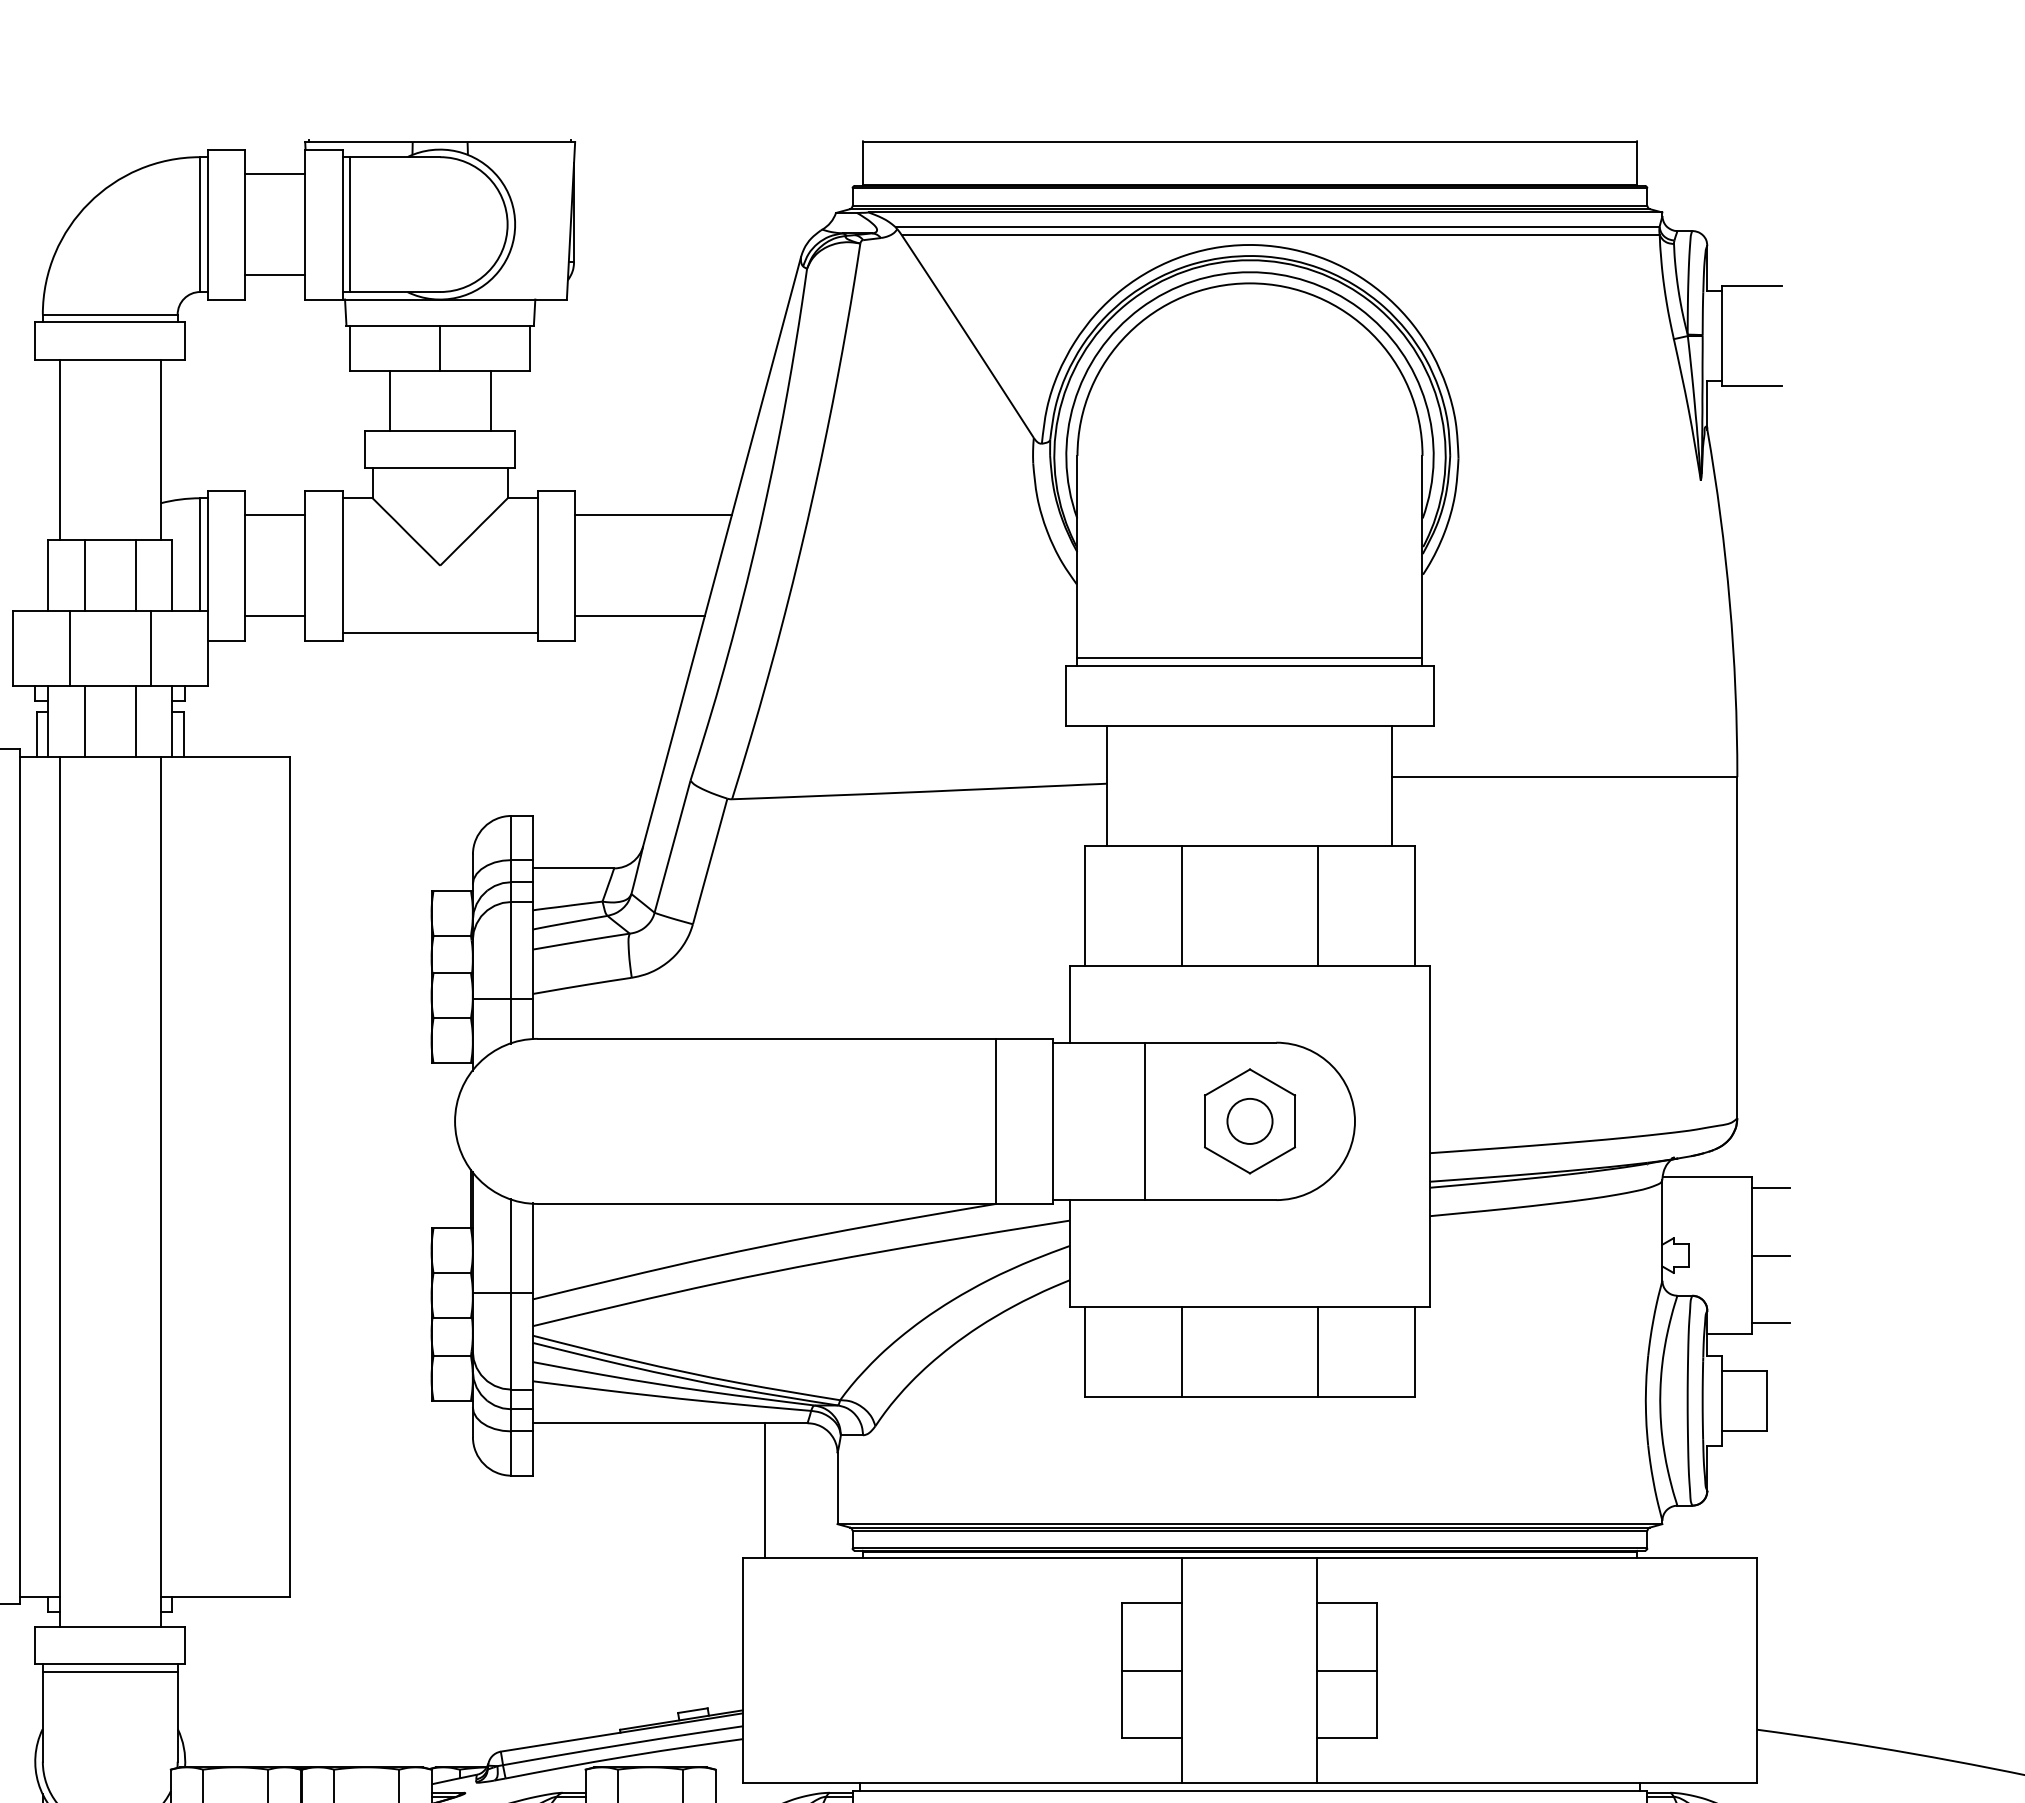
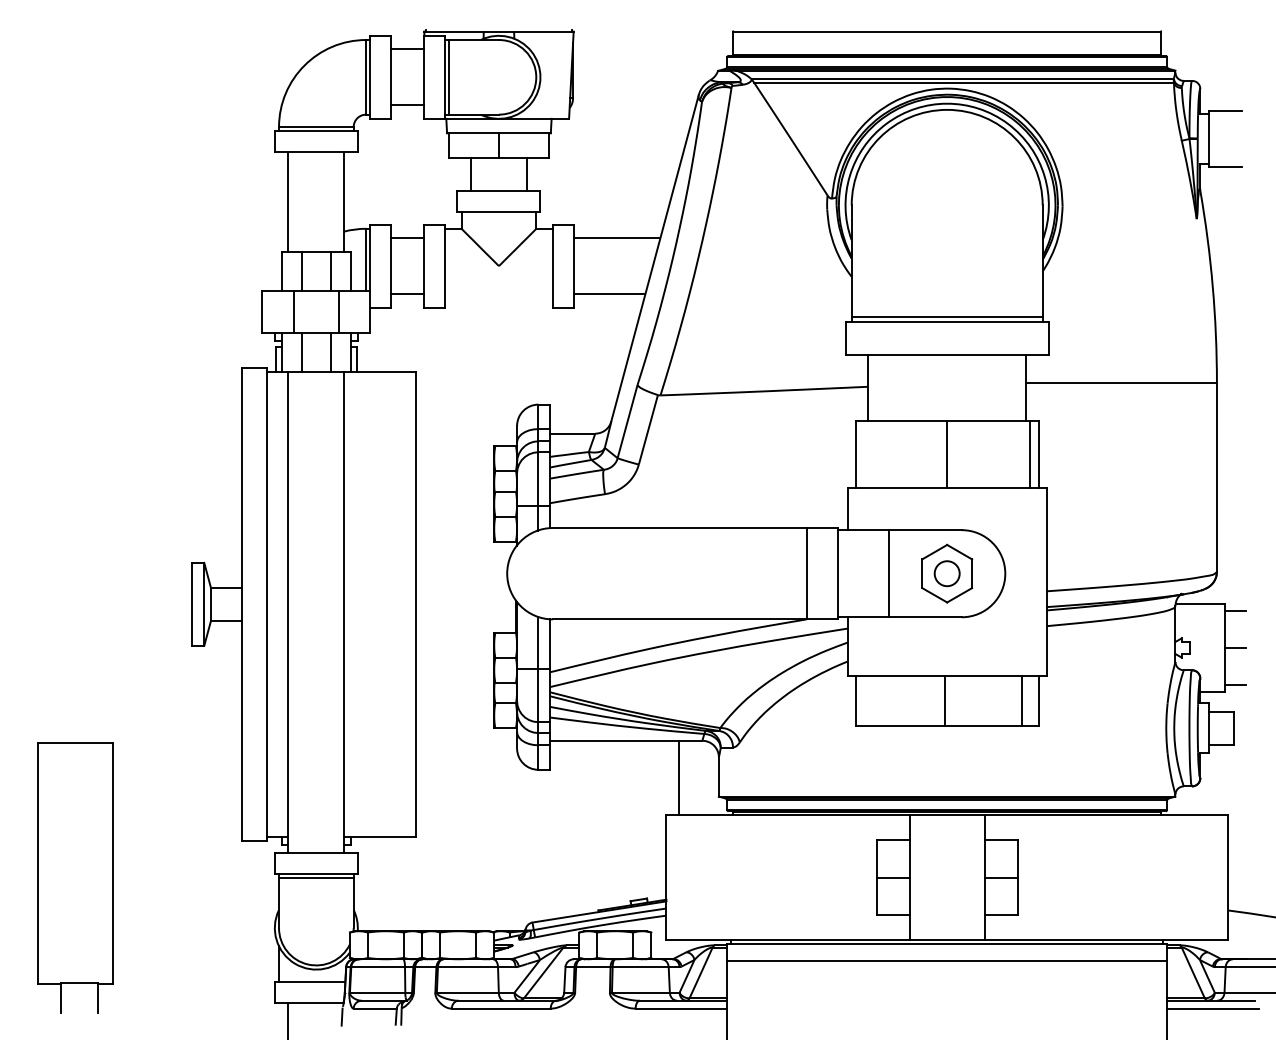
line: (439, 633) -> (498, 303), removed
line: (1181, 906) -> (947, 454), moved
line: (1317, 906) -> (1029, 454), moved
line: (1181, 1352) -> (945, 701), moved
line: (1317, 1352) -> (1021, 701), moved

